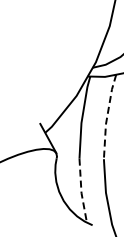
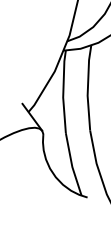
line: (107, 116) -> (88, 87), dashed -> solid
line: (81, 191) -> (72, 165), dashed -> solid

